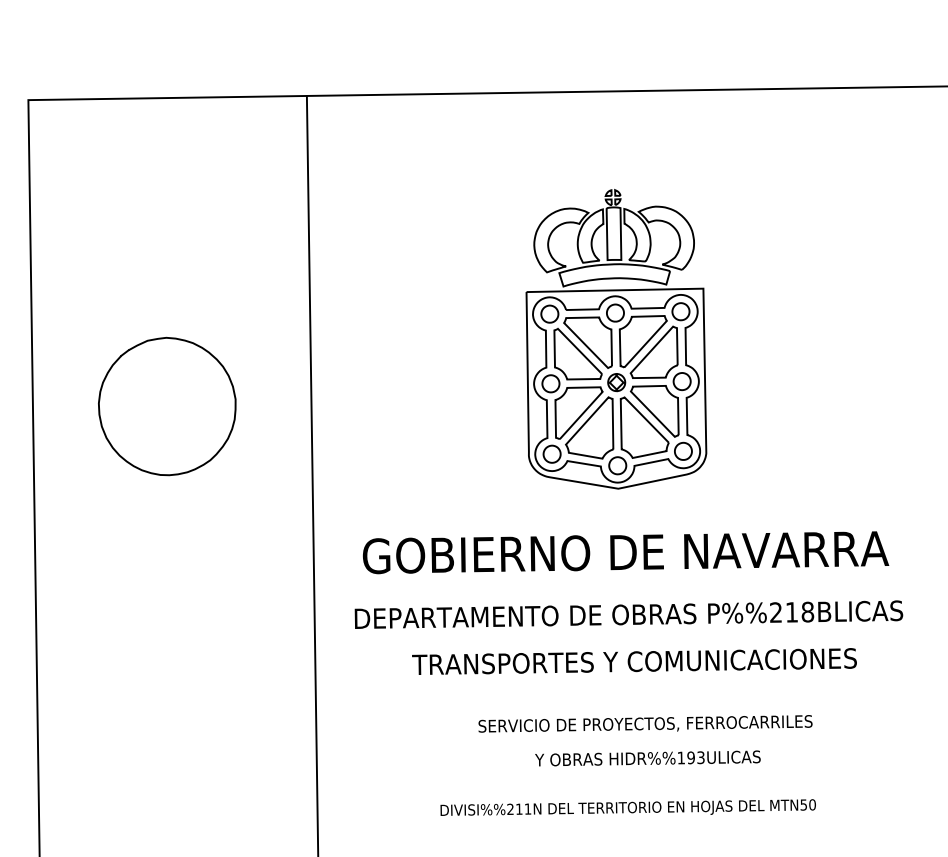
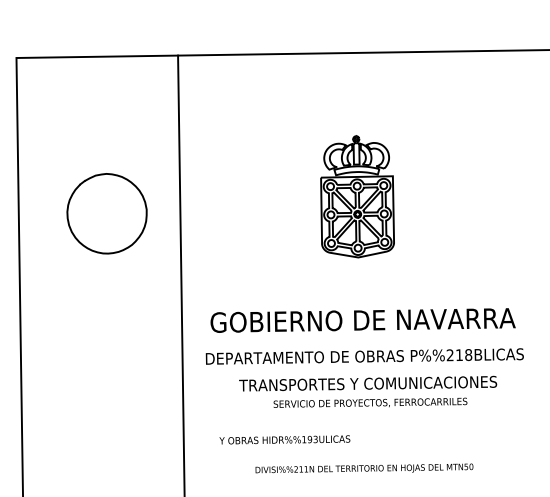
part: (616, 338) -> (357, 196), size x0.7
part: (166, 406) -> (106, 213), moved
text: (645, 723) -> (370, 402), moved
text: (647, 757) -> (284, 439), moved

